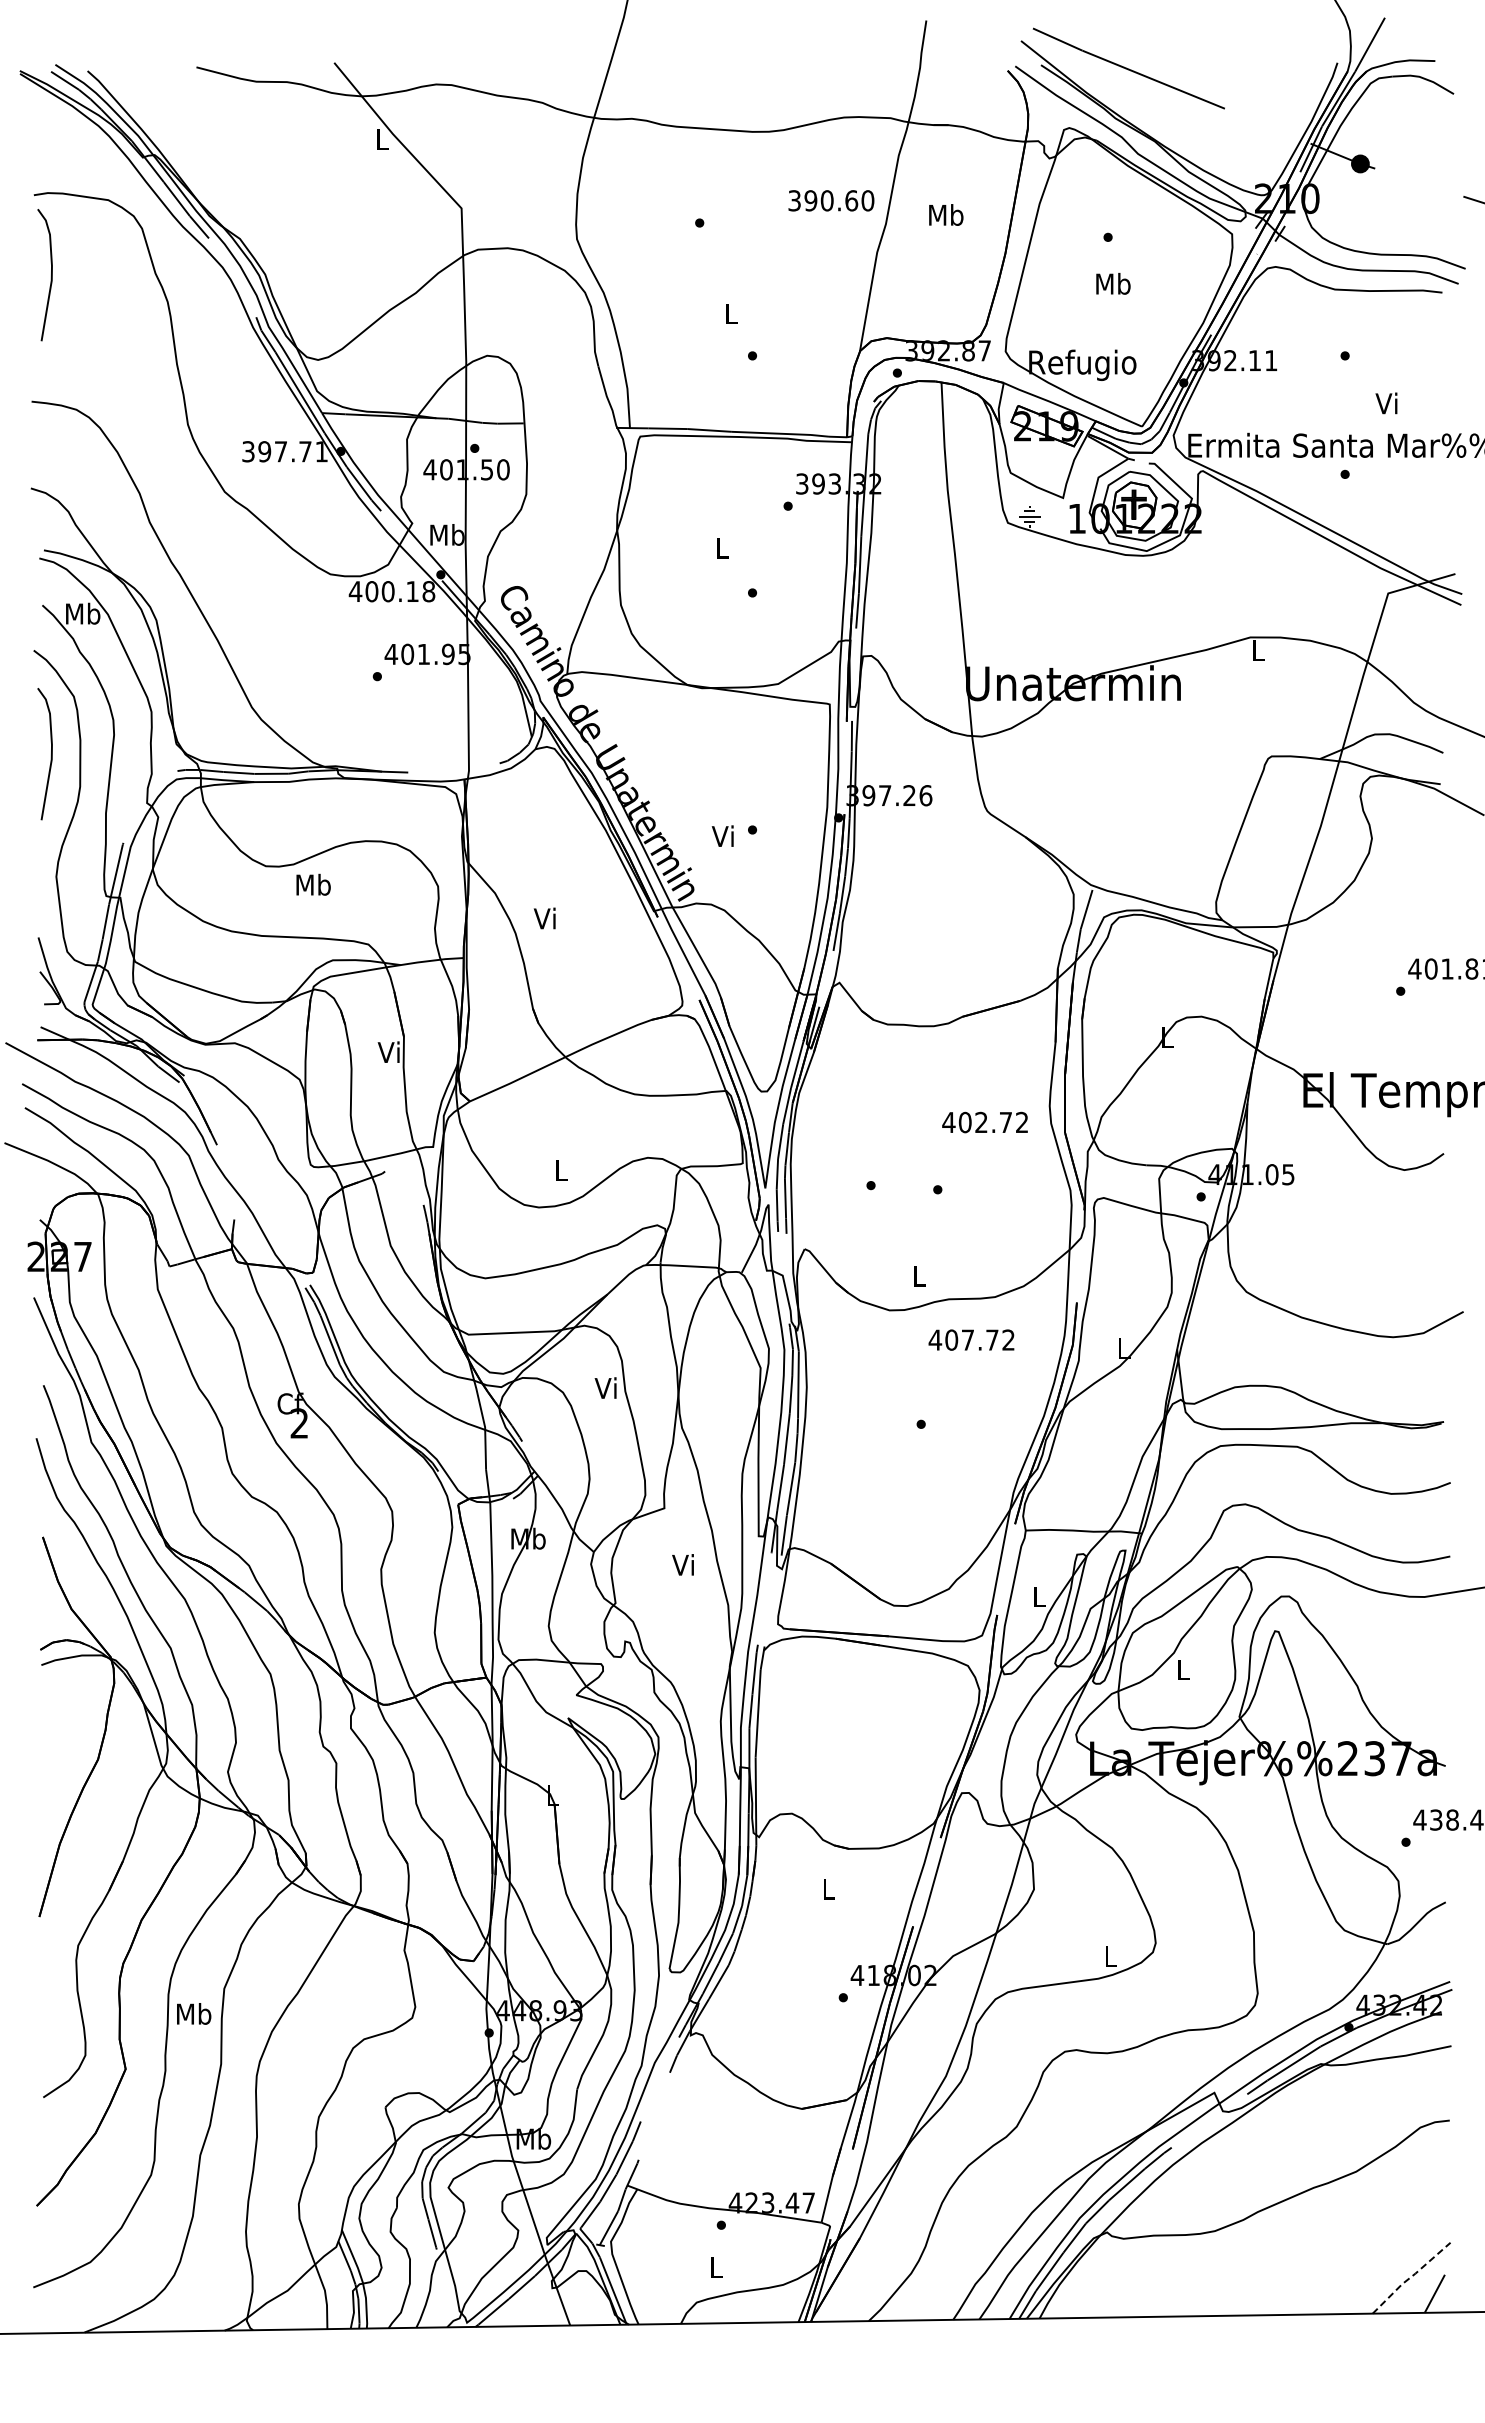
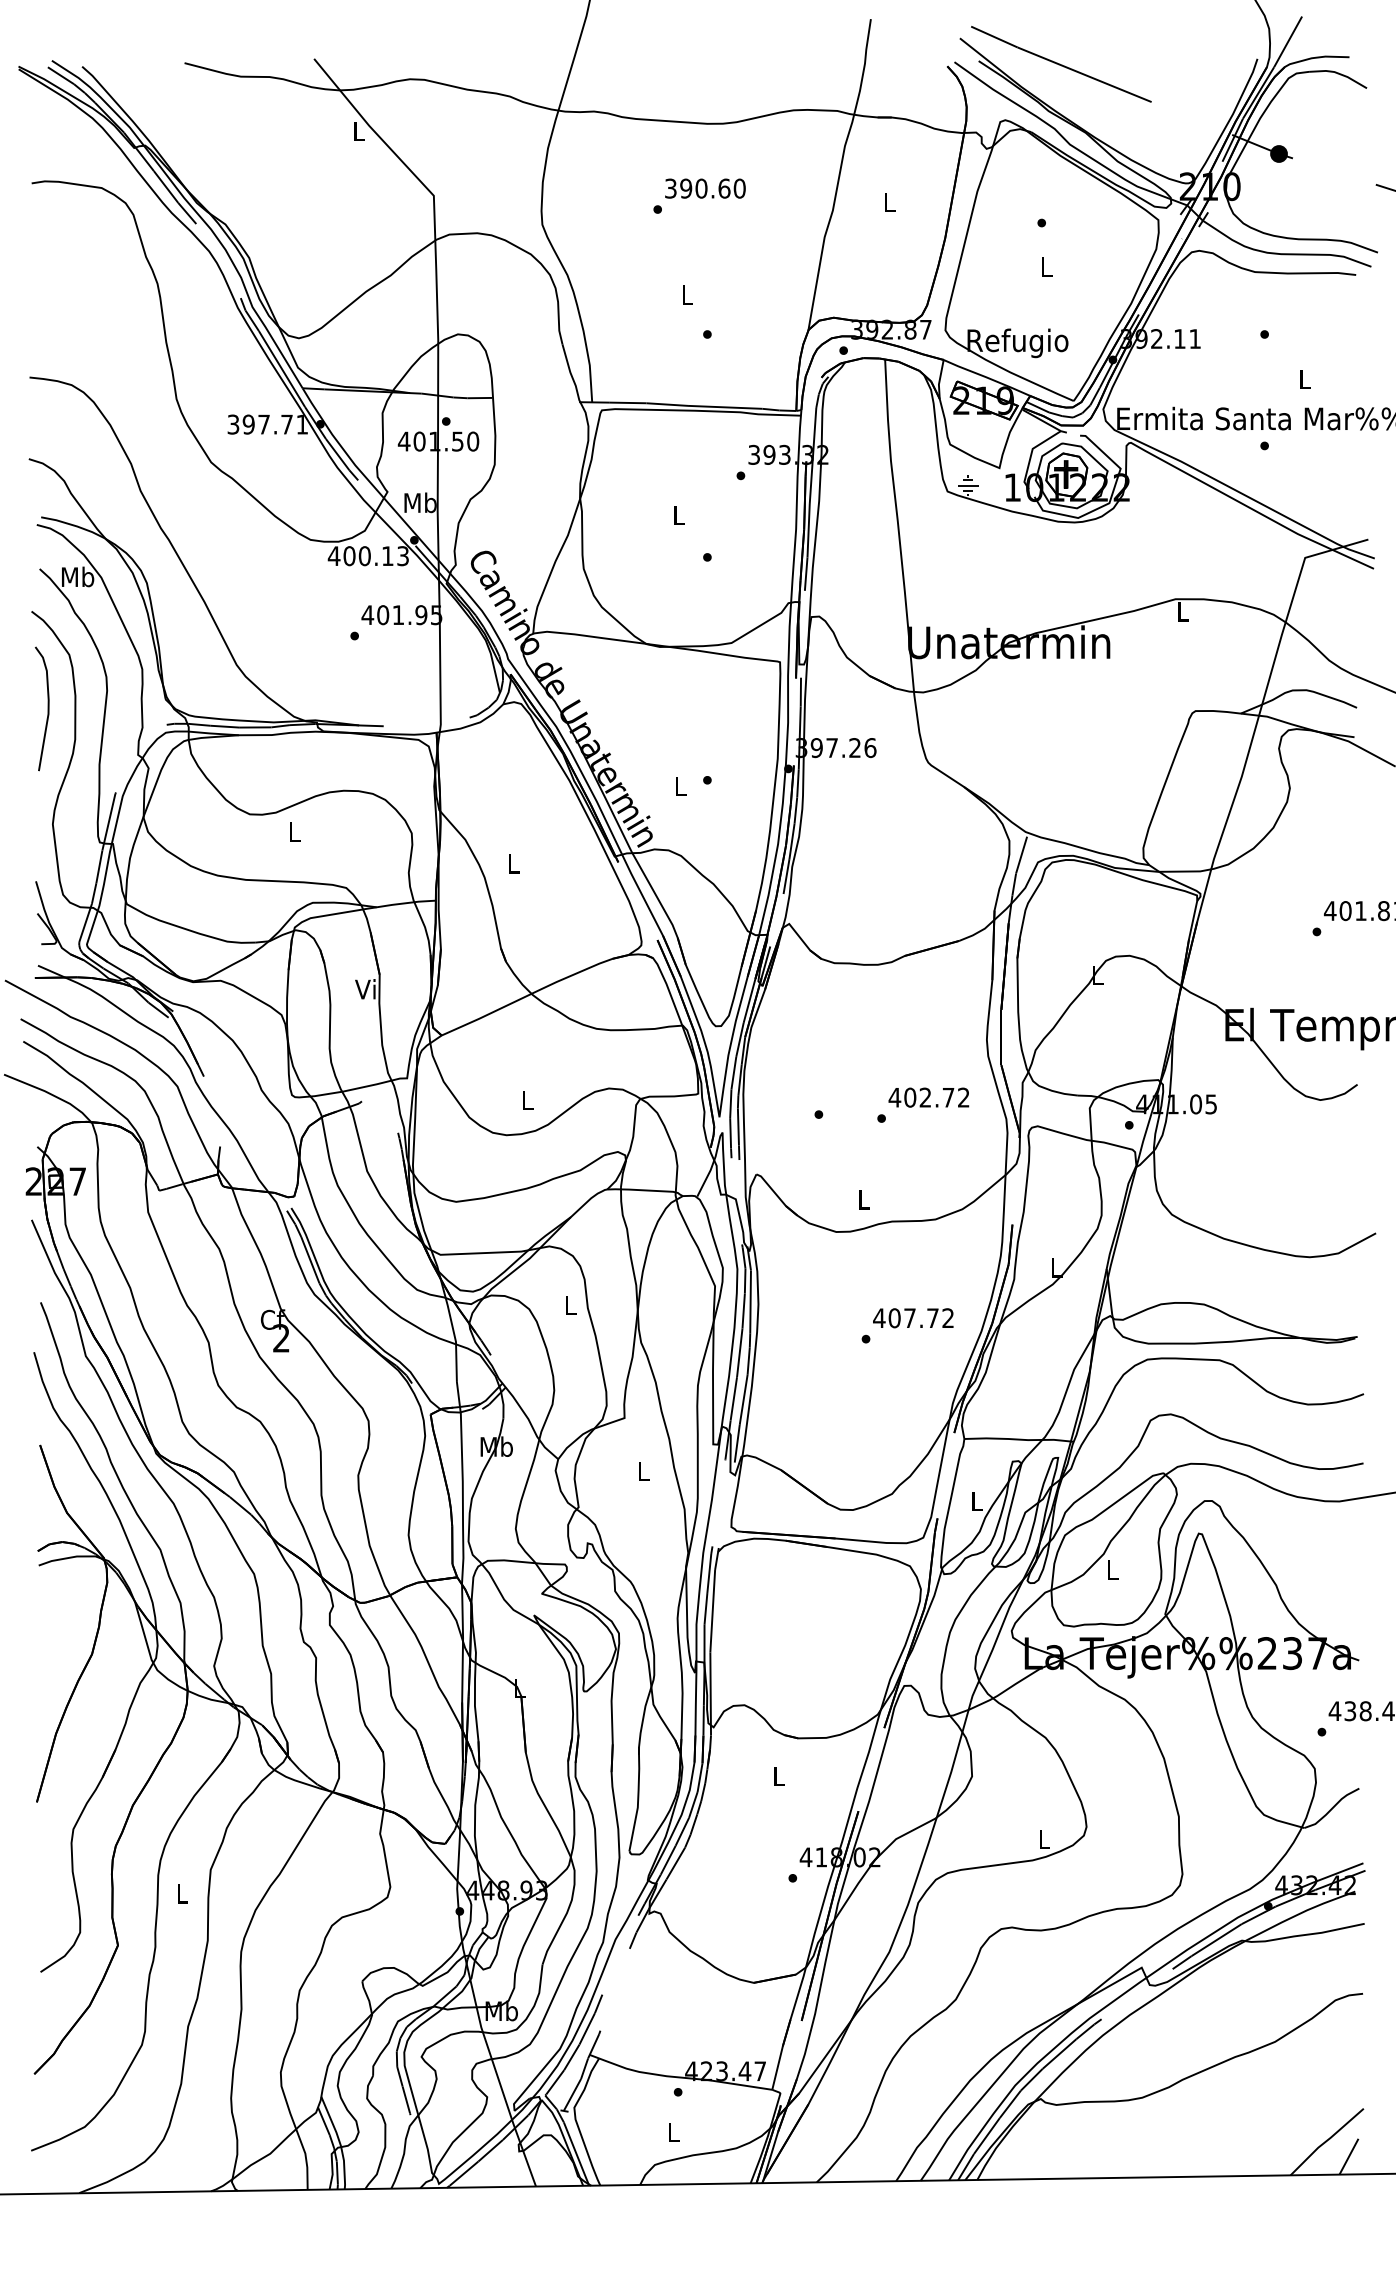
text: (831, 200) -> (705, 188), moved
text: (946, 214) -> (889, 201), Mb -> L
curve: (50, 276) -> (47, 259), removed
text: (1113, 283) -> (1046, 266), Mb -> L
text: (1386, 403) -> (1303, 379), Vi -> L
text: (428, 591) -> (402, 556), 400.18 -> 400.13
text: (722, 835) -> (679, 785), Vi -> L
text: (313, 884) -> (294, 831), Mb -> L
text: (544, 918) -> (511, 863), Vi -> L
text: (984, 1122) -> (928, 1097), moved
text: (971, 1339) -> (913, 1317), moved
text: (605, 1387) -> (569, 1304), Vi -> L
text: (682, 1564) -> (641, 1470), Vi -> L
text: (194, 2013) -> (182, 1893), Mb -> L
line: (1410, 2277) -> (1326, 2141), dashed -> solid

